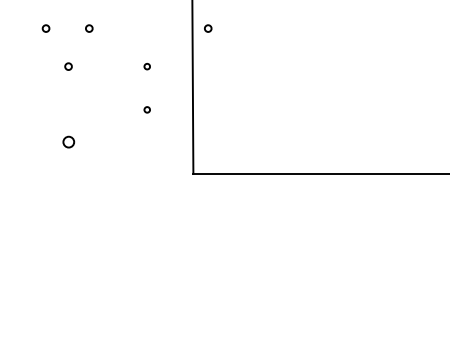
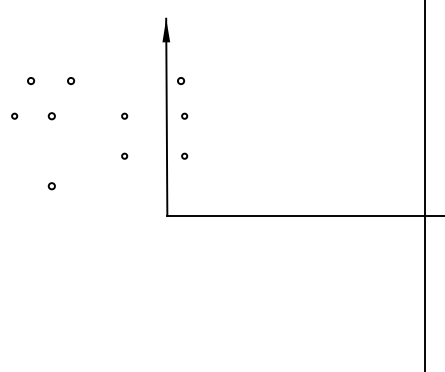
circle: (28, 65) -> (14, 115), added
circle: (211, 65) -> (184, 115), added
circle: (211, 109) -> (184, 155), added
circle: (68, 142) -> (51, 186), size x0.62

